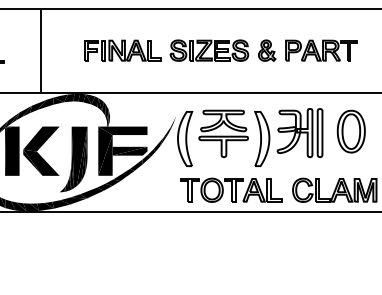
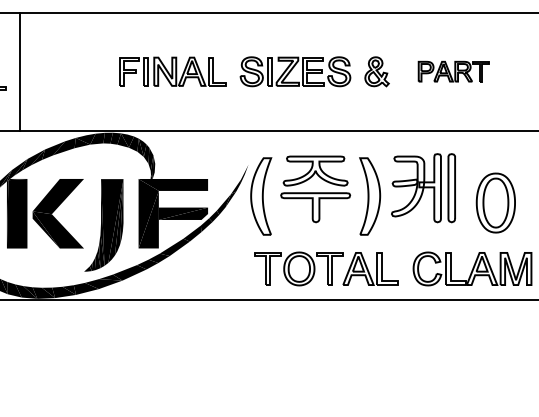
line: (41, 50) -> (20, 71), moved
part: (321, 50) -> (453, 71), size x0.7
part: (350, 131) -> (494, 202), moved

